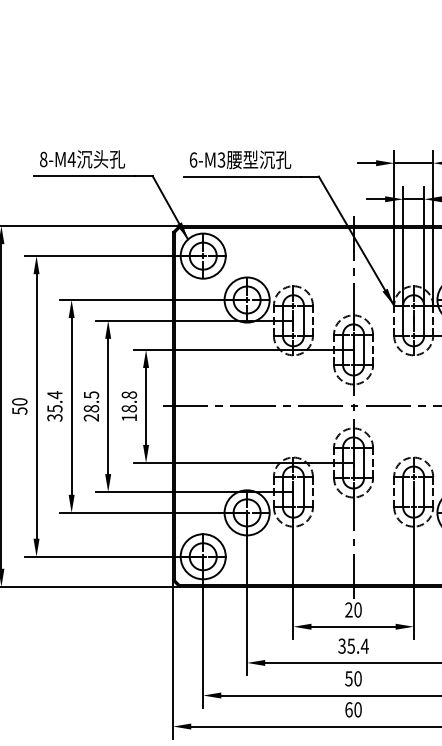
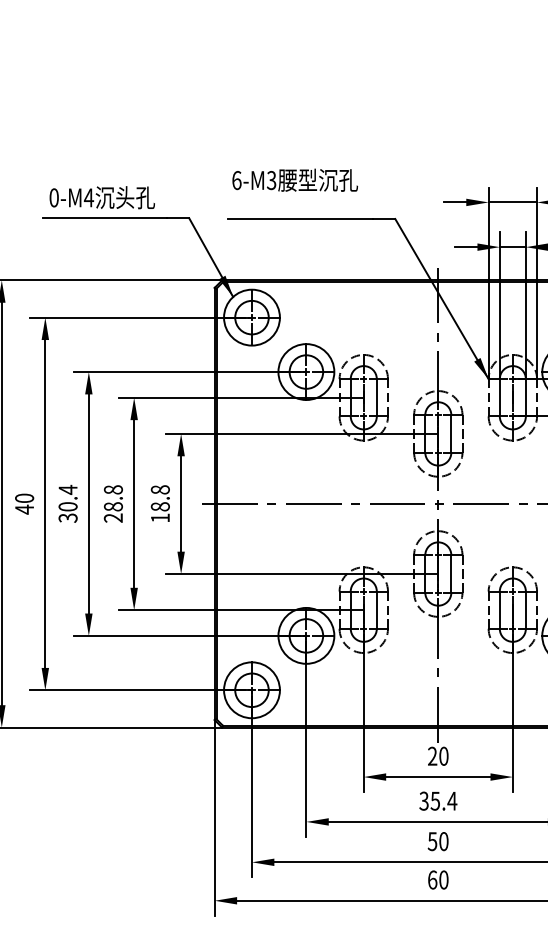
text: (239, 159) -> (294, 179), moved
text: (43, 160) -> (53, 198), 8-M4 -> 0-M4
text: (90, 394) -> (112, 489), 28.5 -> 28.8
text: (54, 408) -> (67, 506), 35.4 -> 30.4
text: (19, 410) -> (24, 509), 50 -> 40

